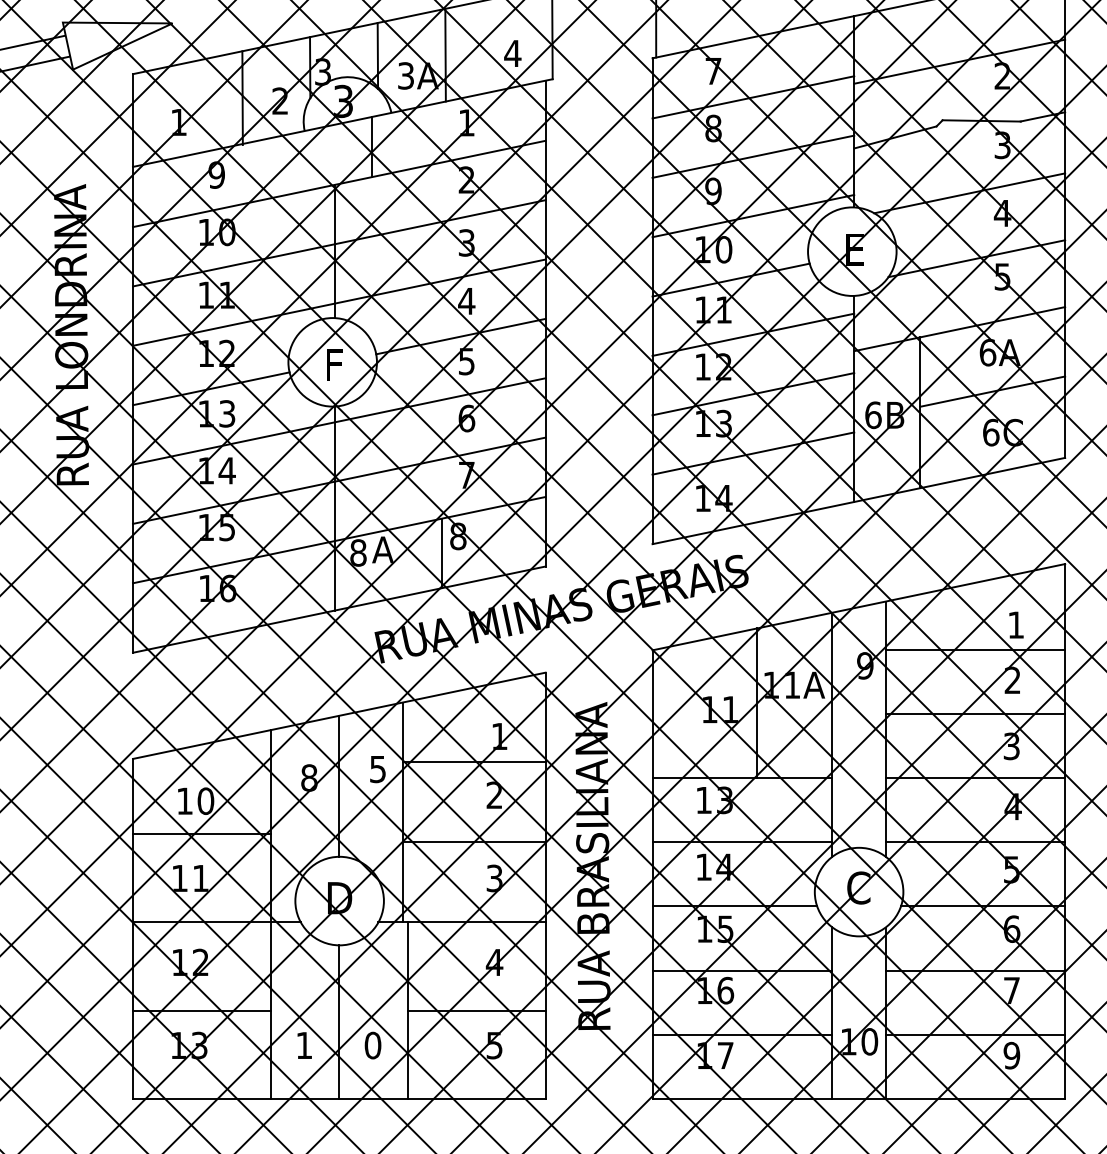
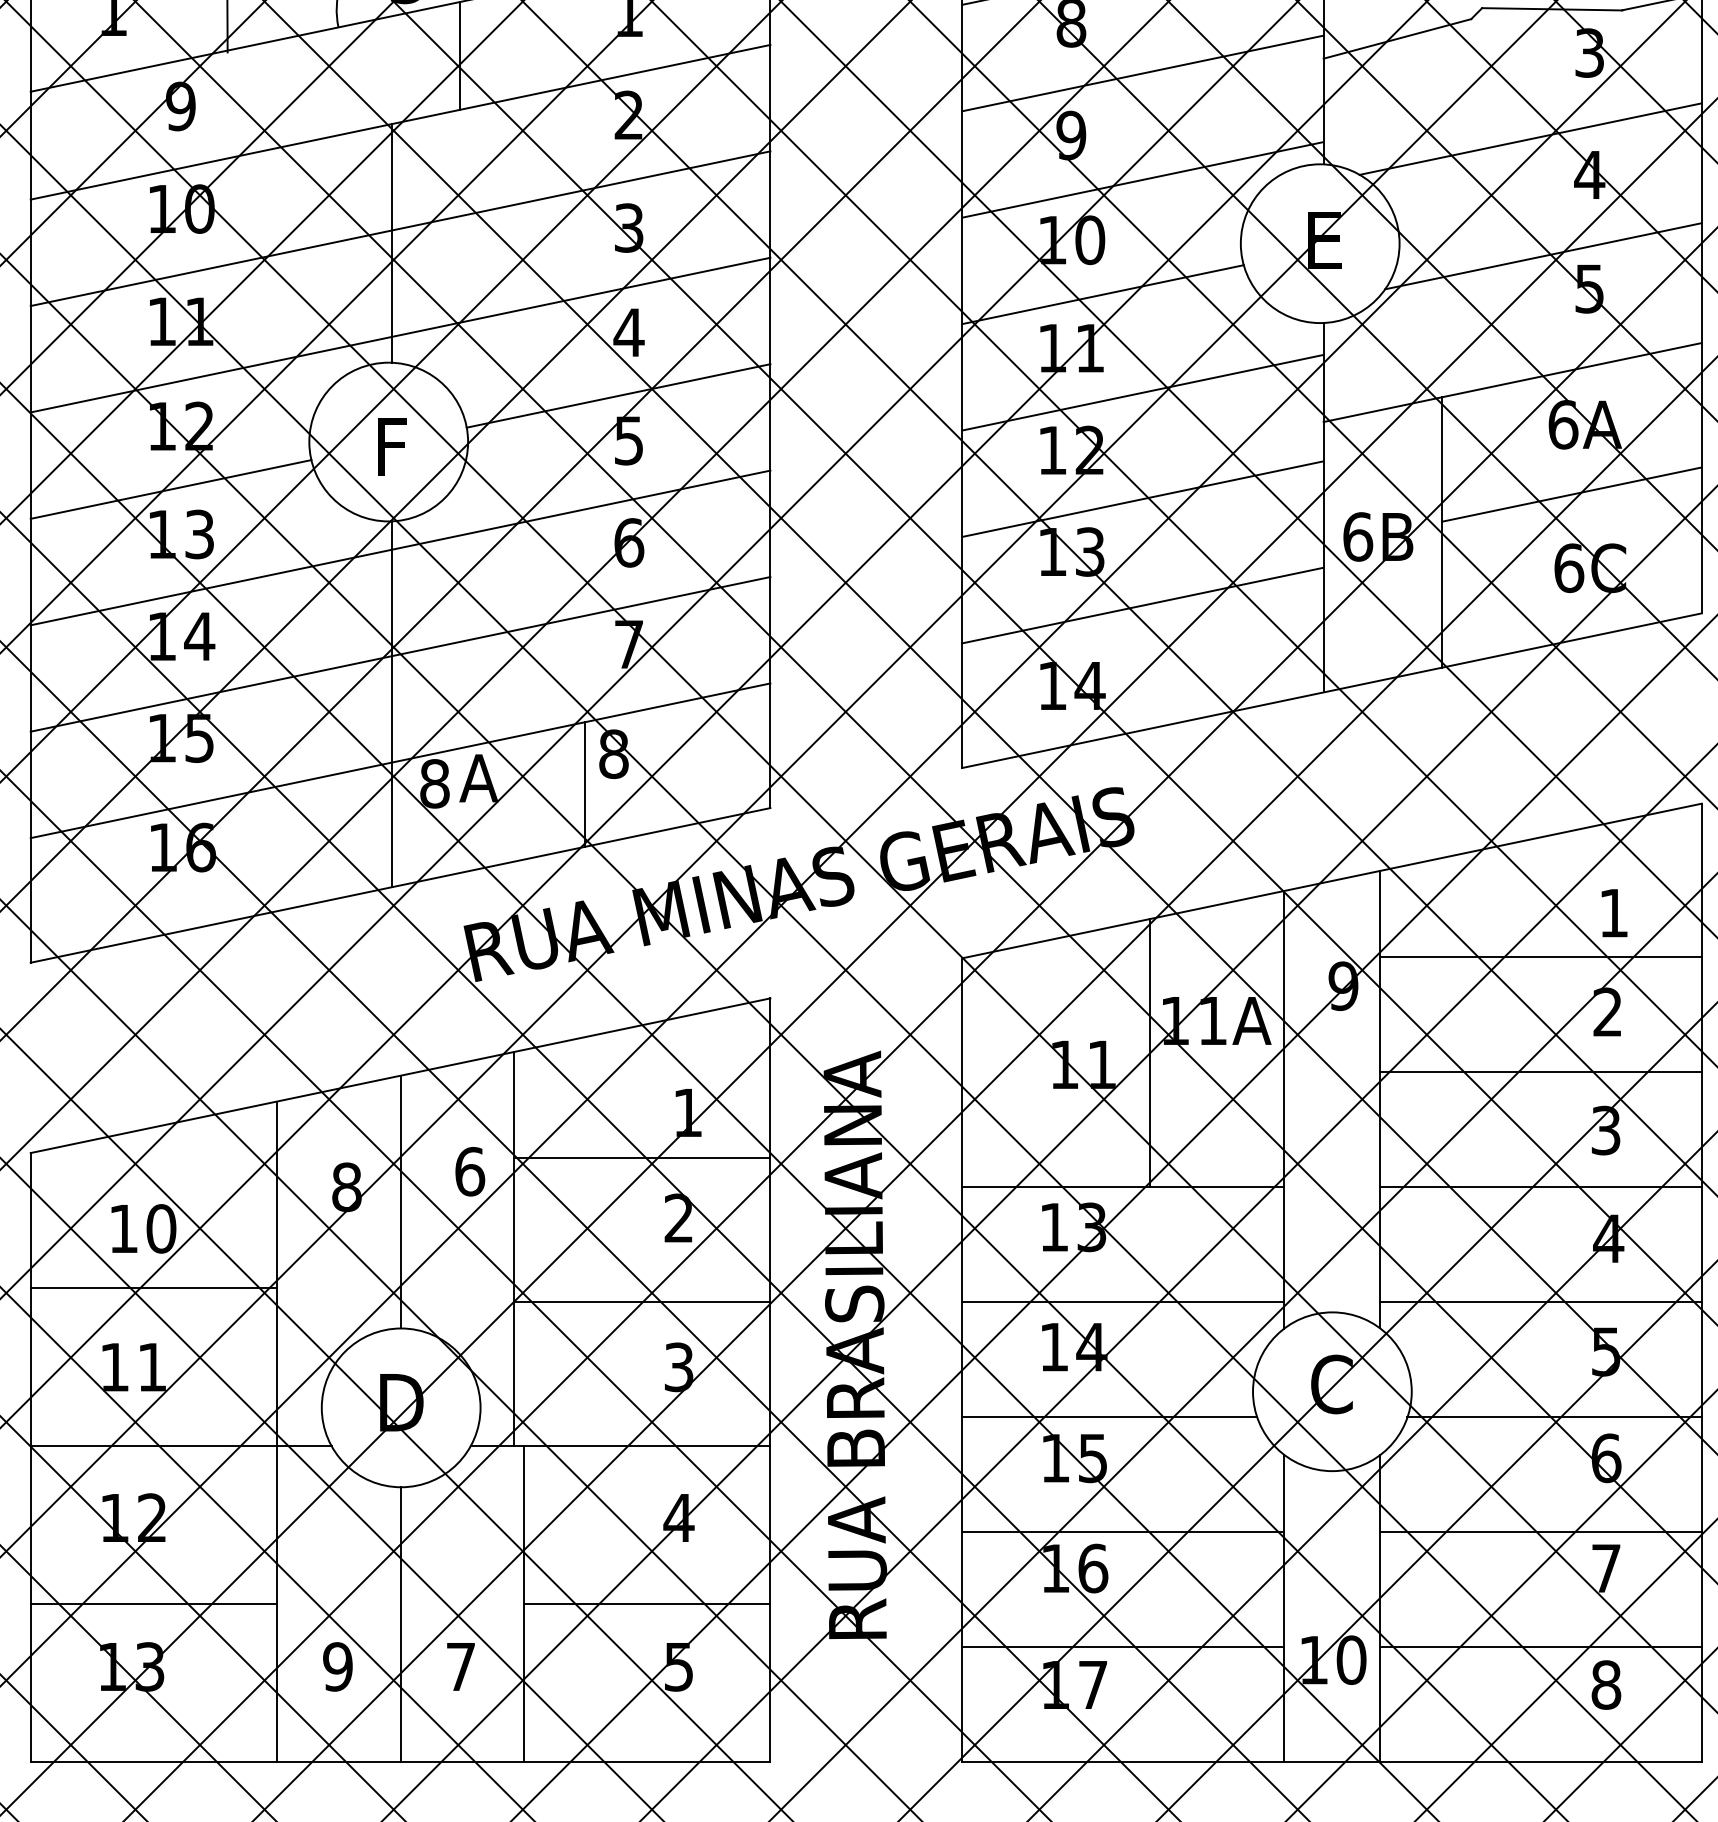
text: (378, 769) -> (470, 1171), 5 -> 6
text: (304, 1045) -> (338, 1666), 1 -> 9
text: (372, 1045) -> (460, 1666), 0 -> 7
text: (1011, 1055) -> (1605, 1684), 9 -> 8

